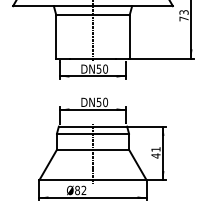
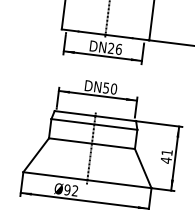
text: (102, 68) -> (115, 48), 50 -> 26
text: (77, 190) -> (67, 189), 82 -> 92

